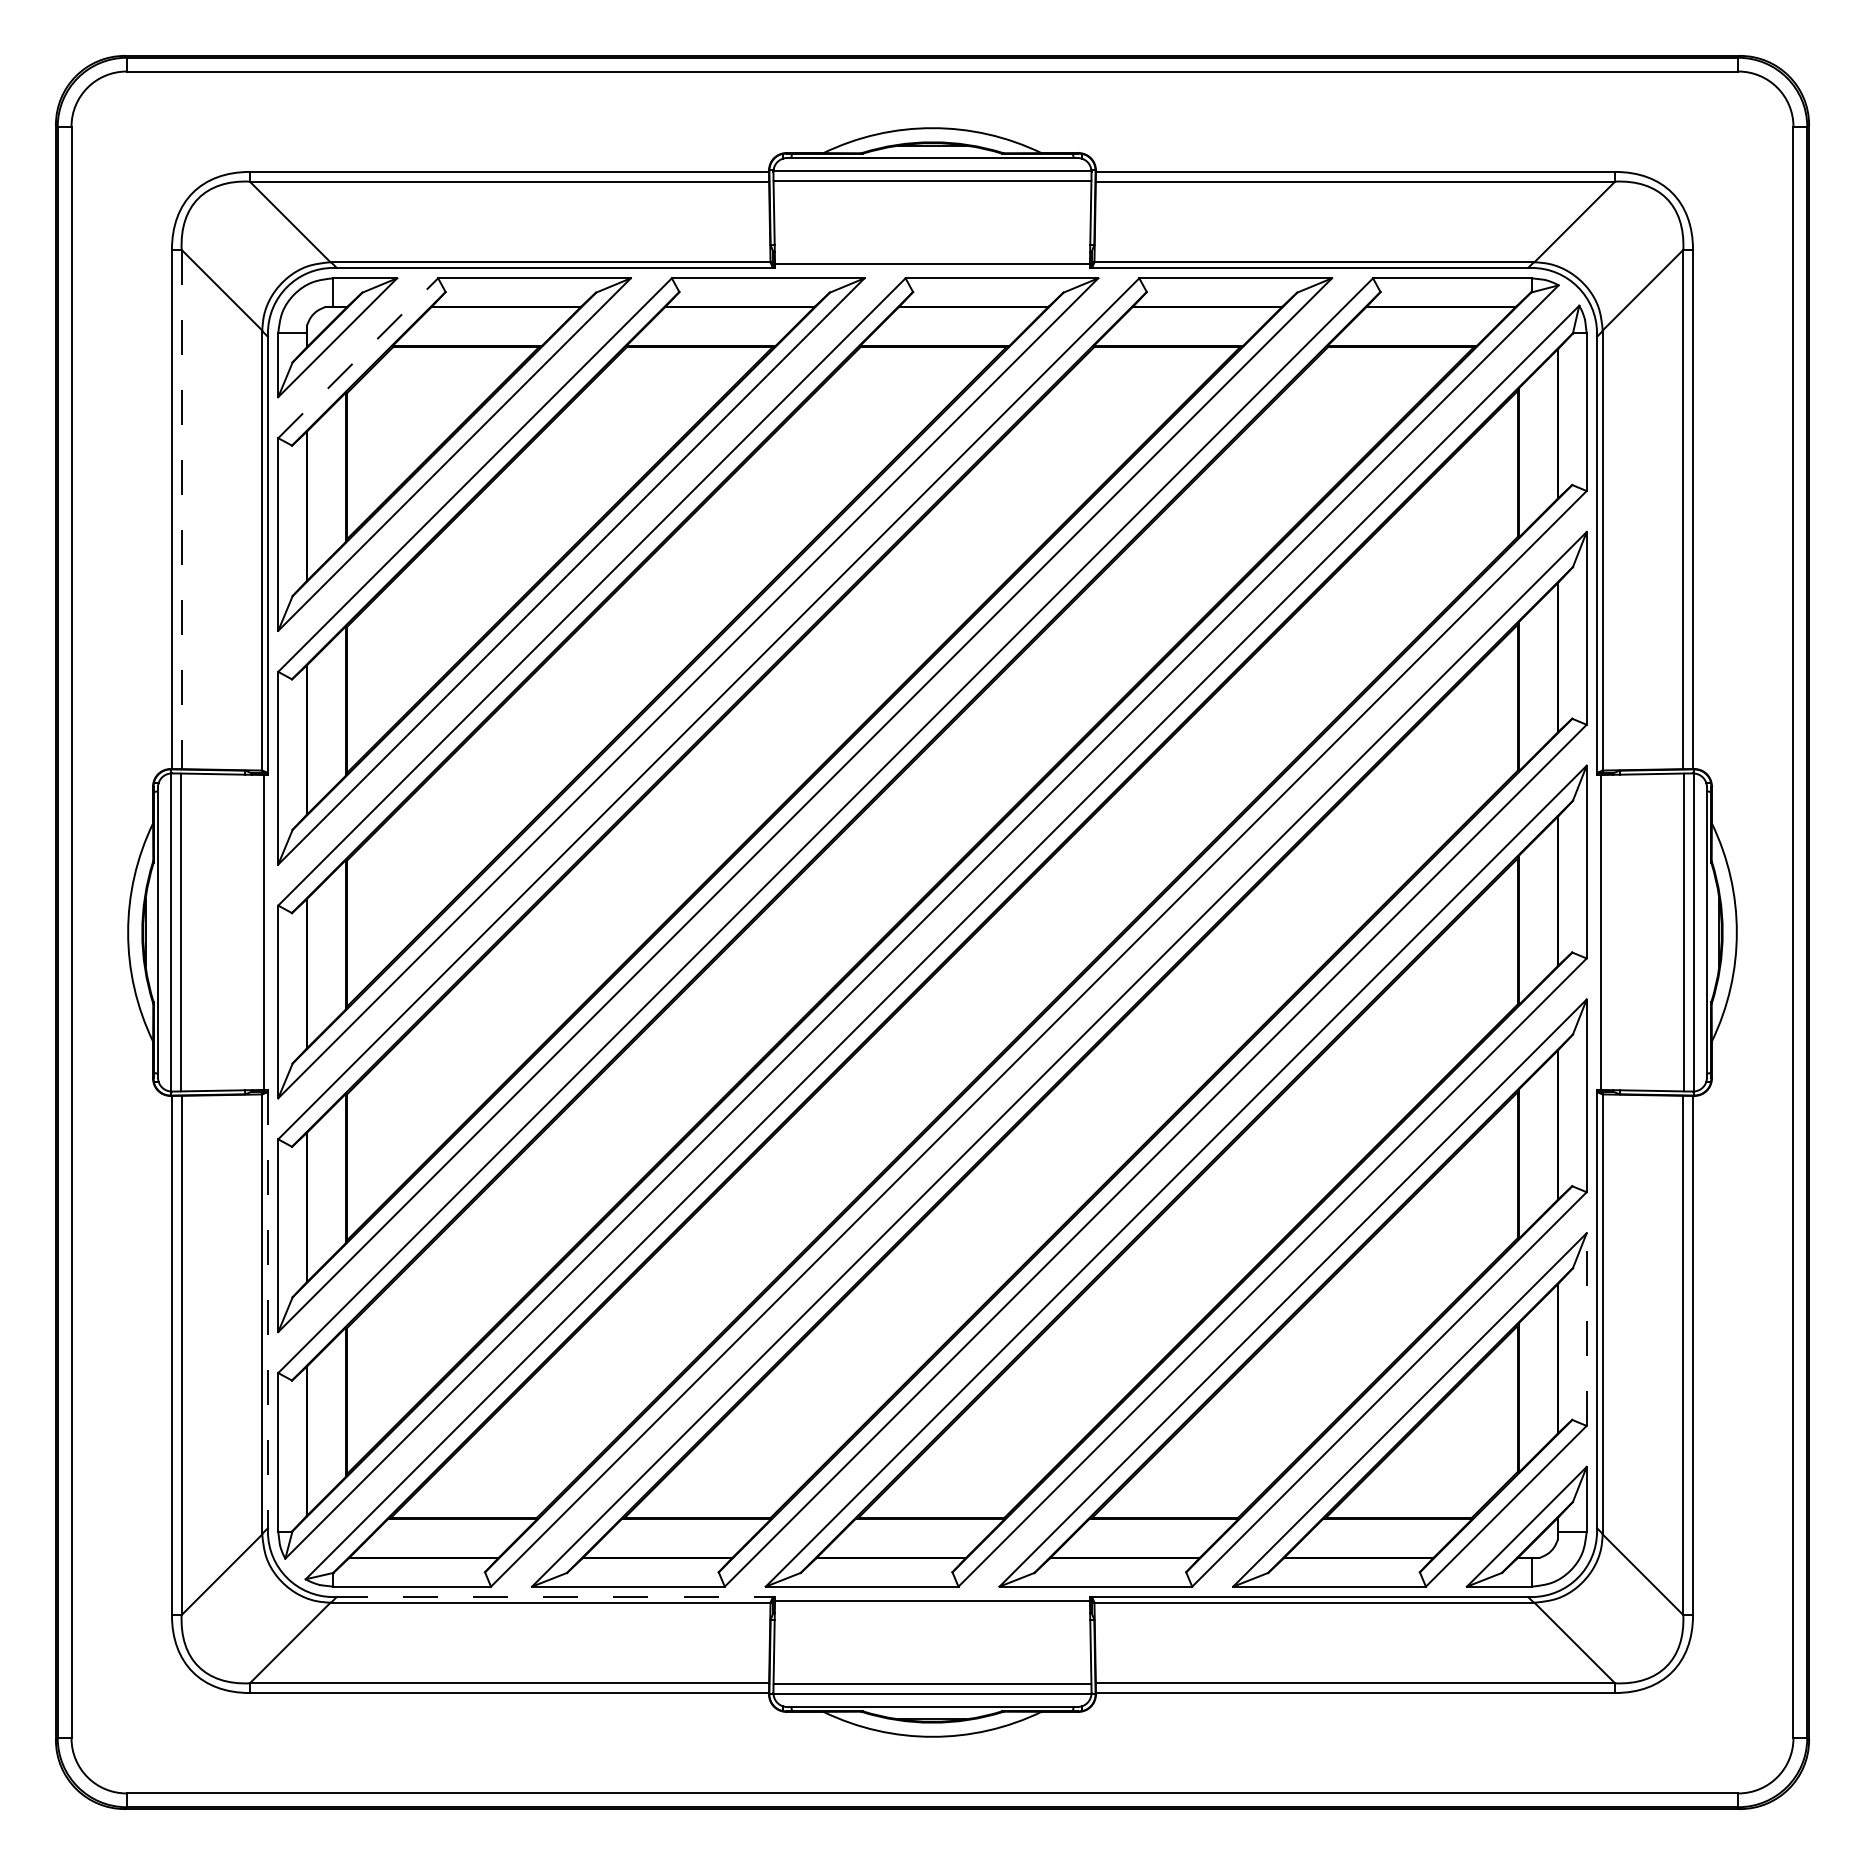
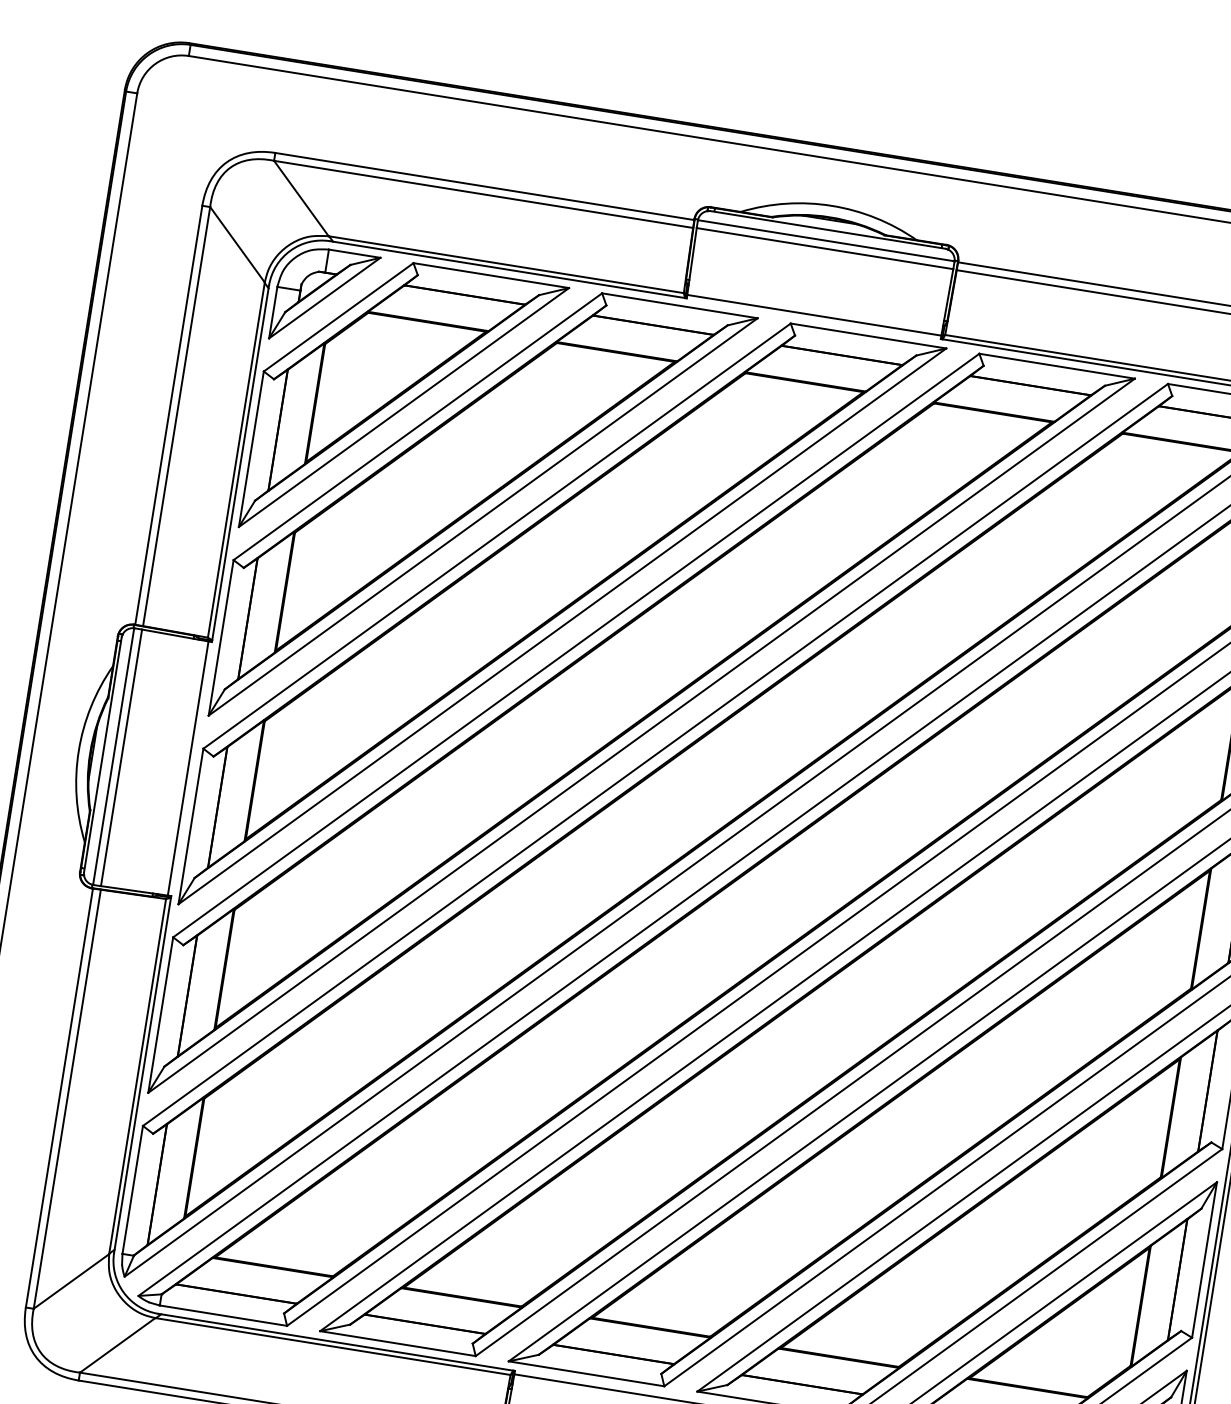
line: (358, 357) -> (339, 316), dashed -> solid
line: (181, 509) -> (176, 416), dashed -> solid
line: (267, 1310) -> (142, 1074), dashed -> solid
line: (1586, 1329) -> (1204, 1259), dashed -> solid
line: (554, 1597) -> (336, 1342), dashed -> solid

